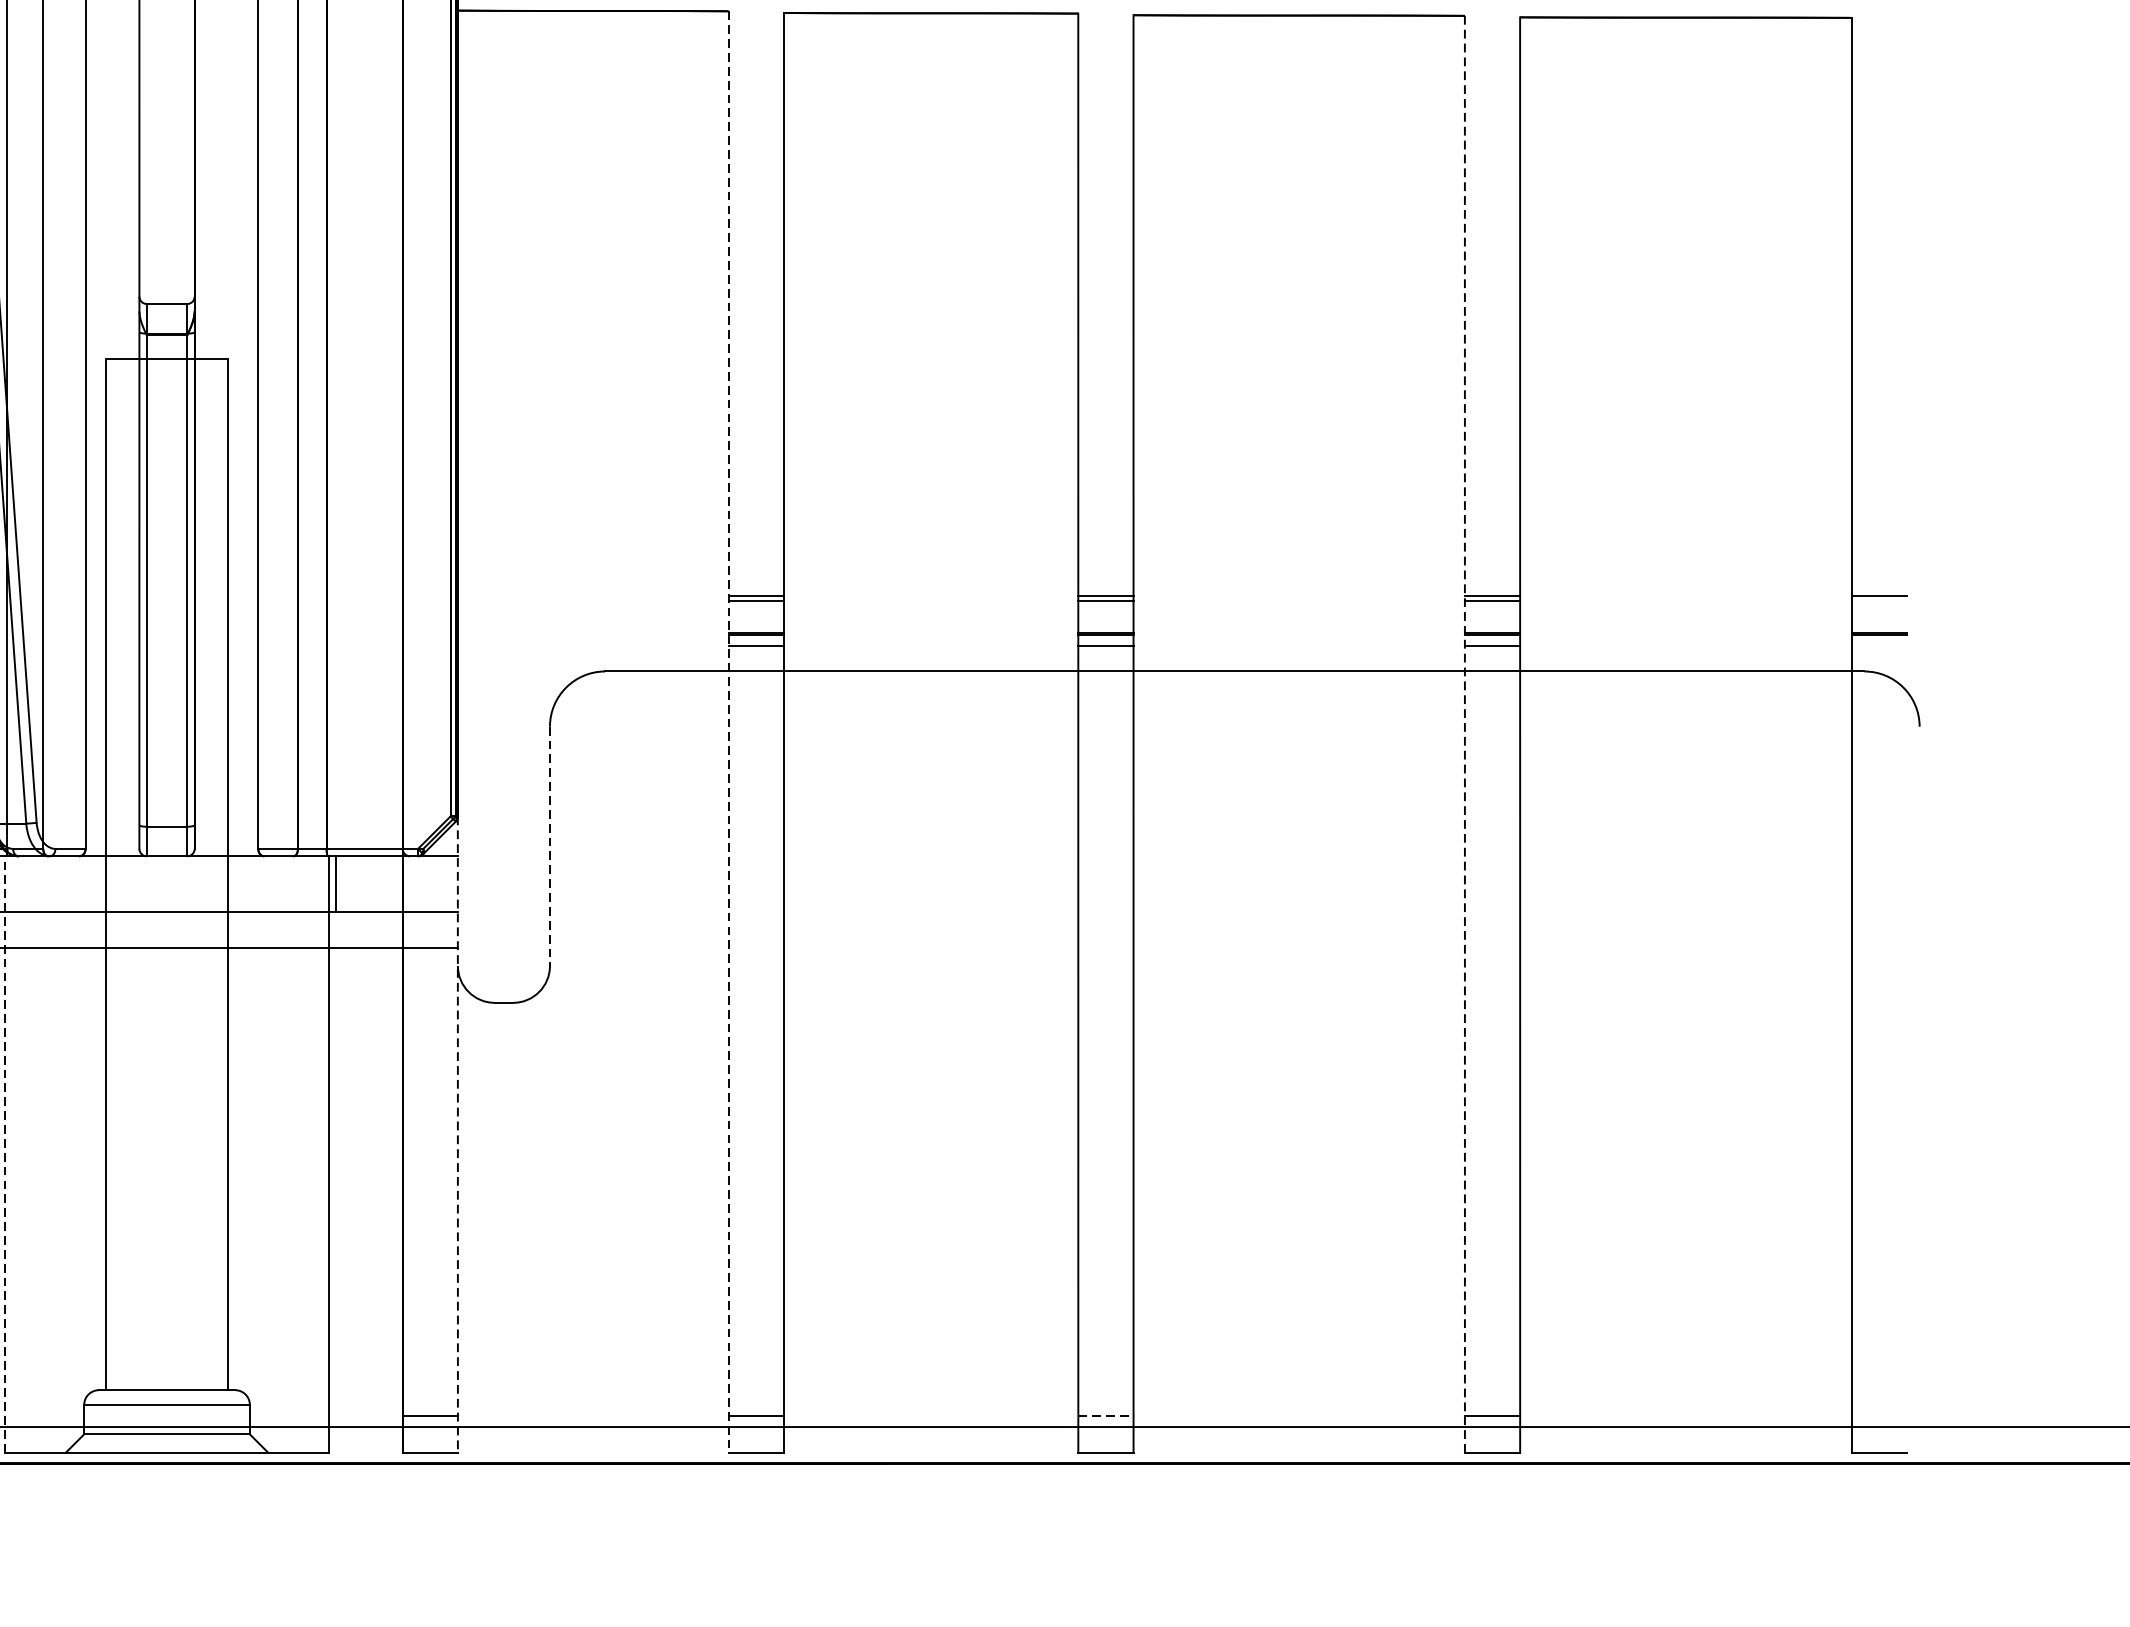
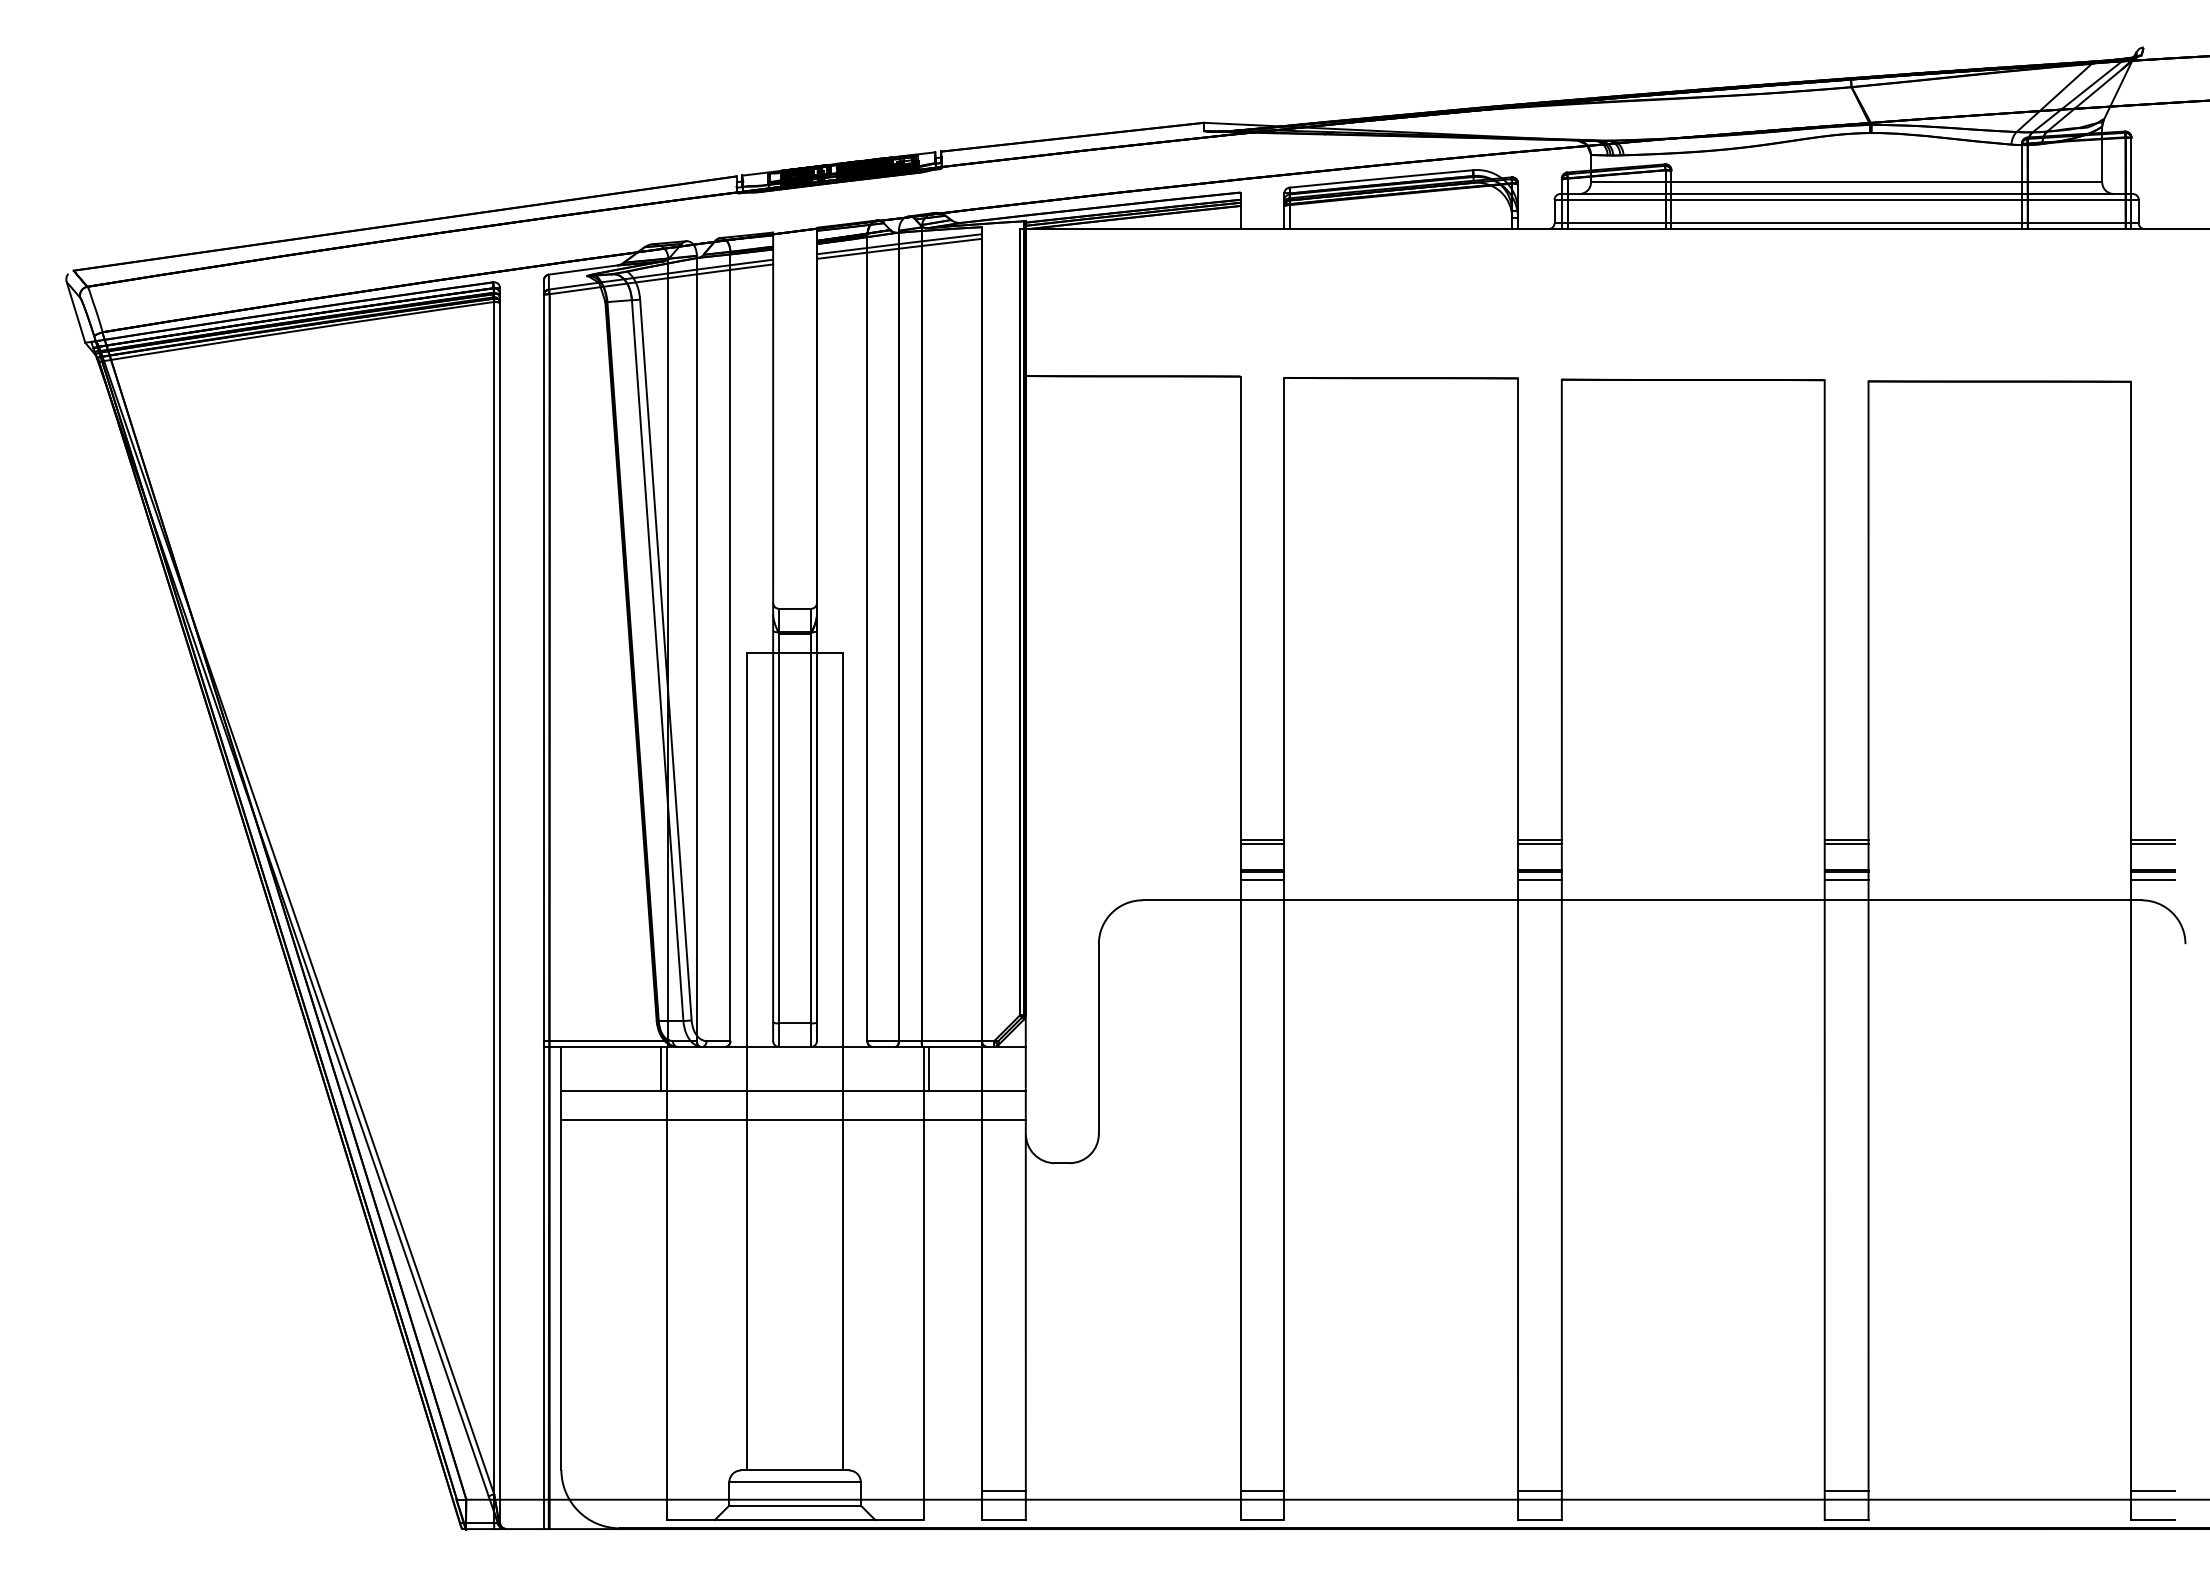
line: (1879, 601) -> (2153, 844), added
line: (1879, 646) -> (2153, 880), added
line: (728, 732) -> (1240, 948), dashed -> solid
line: (1464, 734) -> (1824, 950), dashed -> solid
line: (549, 846) -> (1098, 1039), dashed -> solid
line: (457, 1135) -> (1025, 1268), dashed -> solid
line: (4, 1154) -> (666, 1283), dashed -> solid
line: (1105, 1415) -> (1539, 1490), dashed -> solid
line: (1879, 1415) -> (2153, 1490), added

